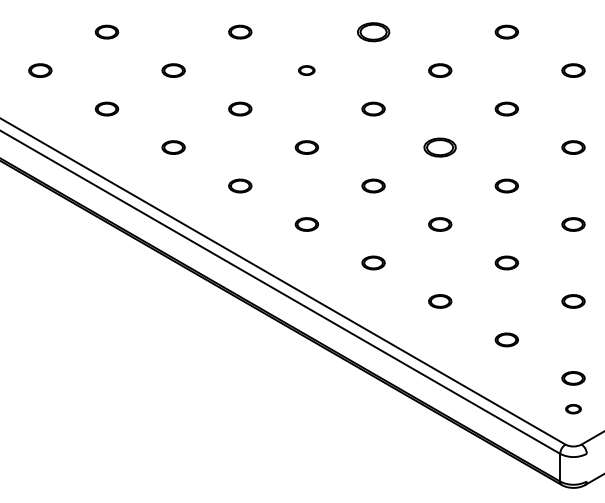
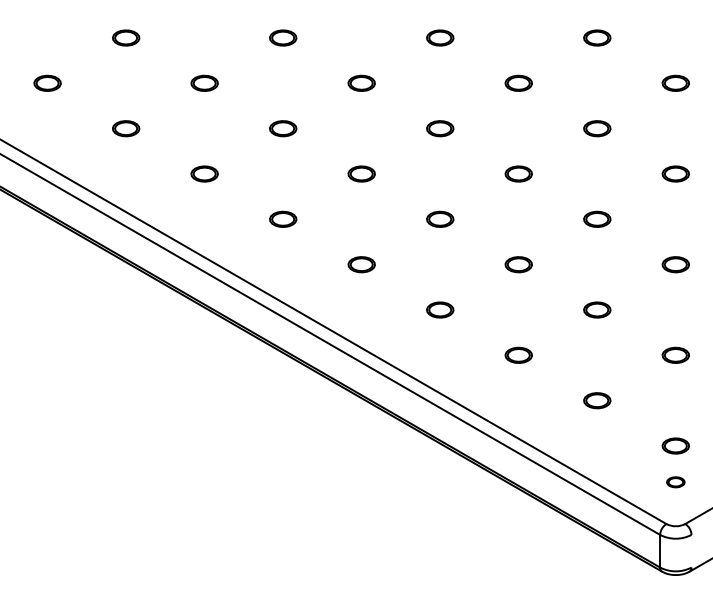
part: (373, 31) -> (440, 37), size x0.71
part: (306, 70) -> (361, 83), size x1.43
part: (440, 147) -> (519, 173), size x0.71

